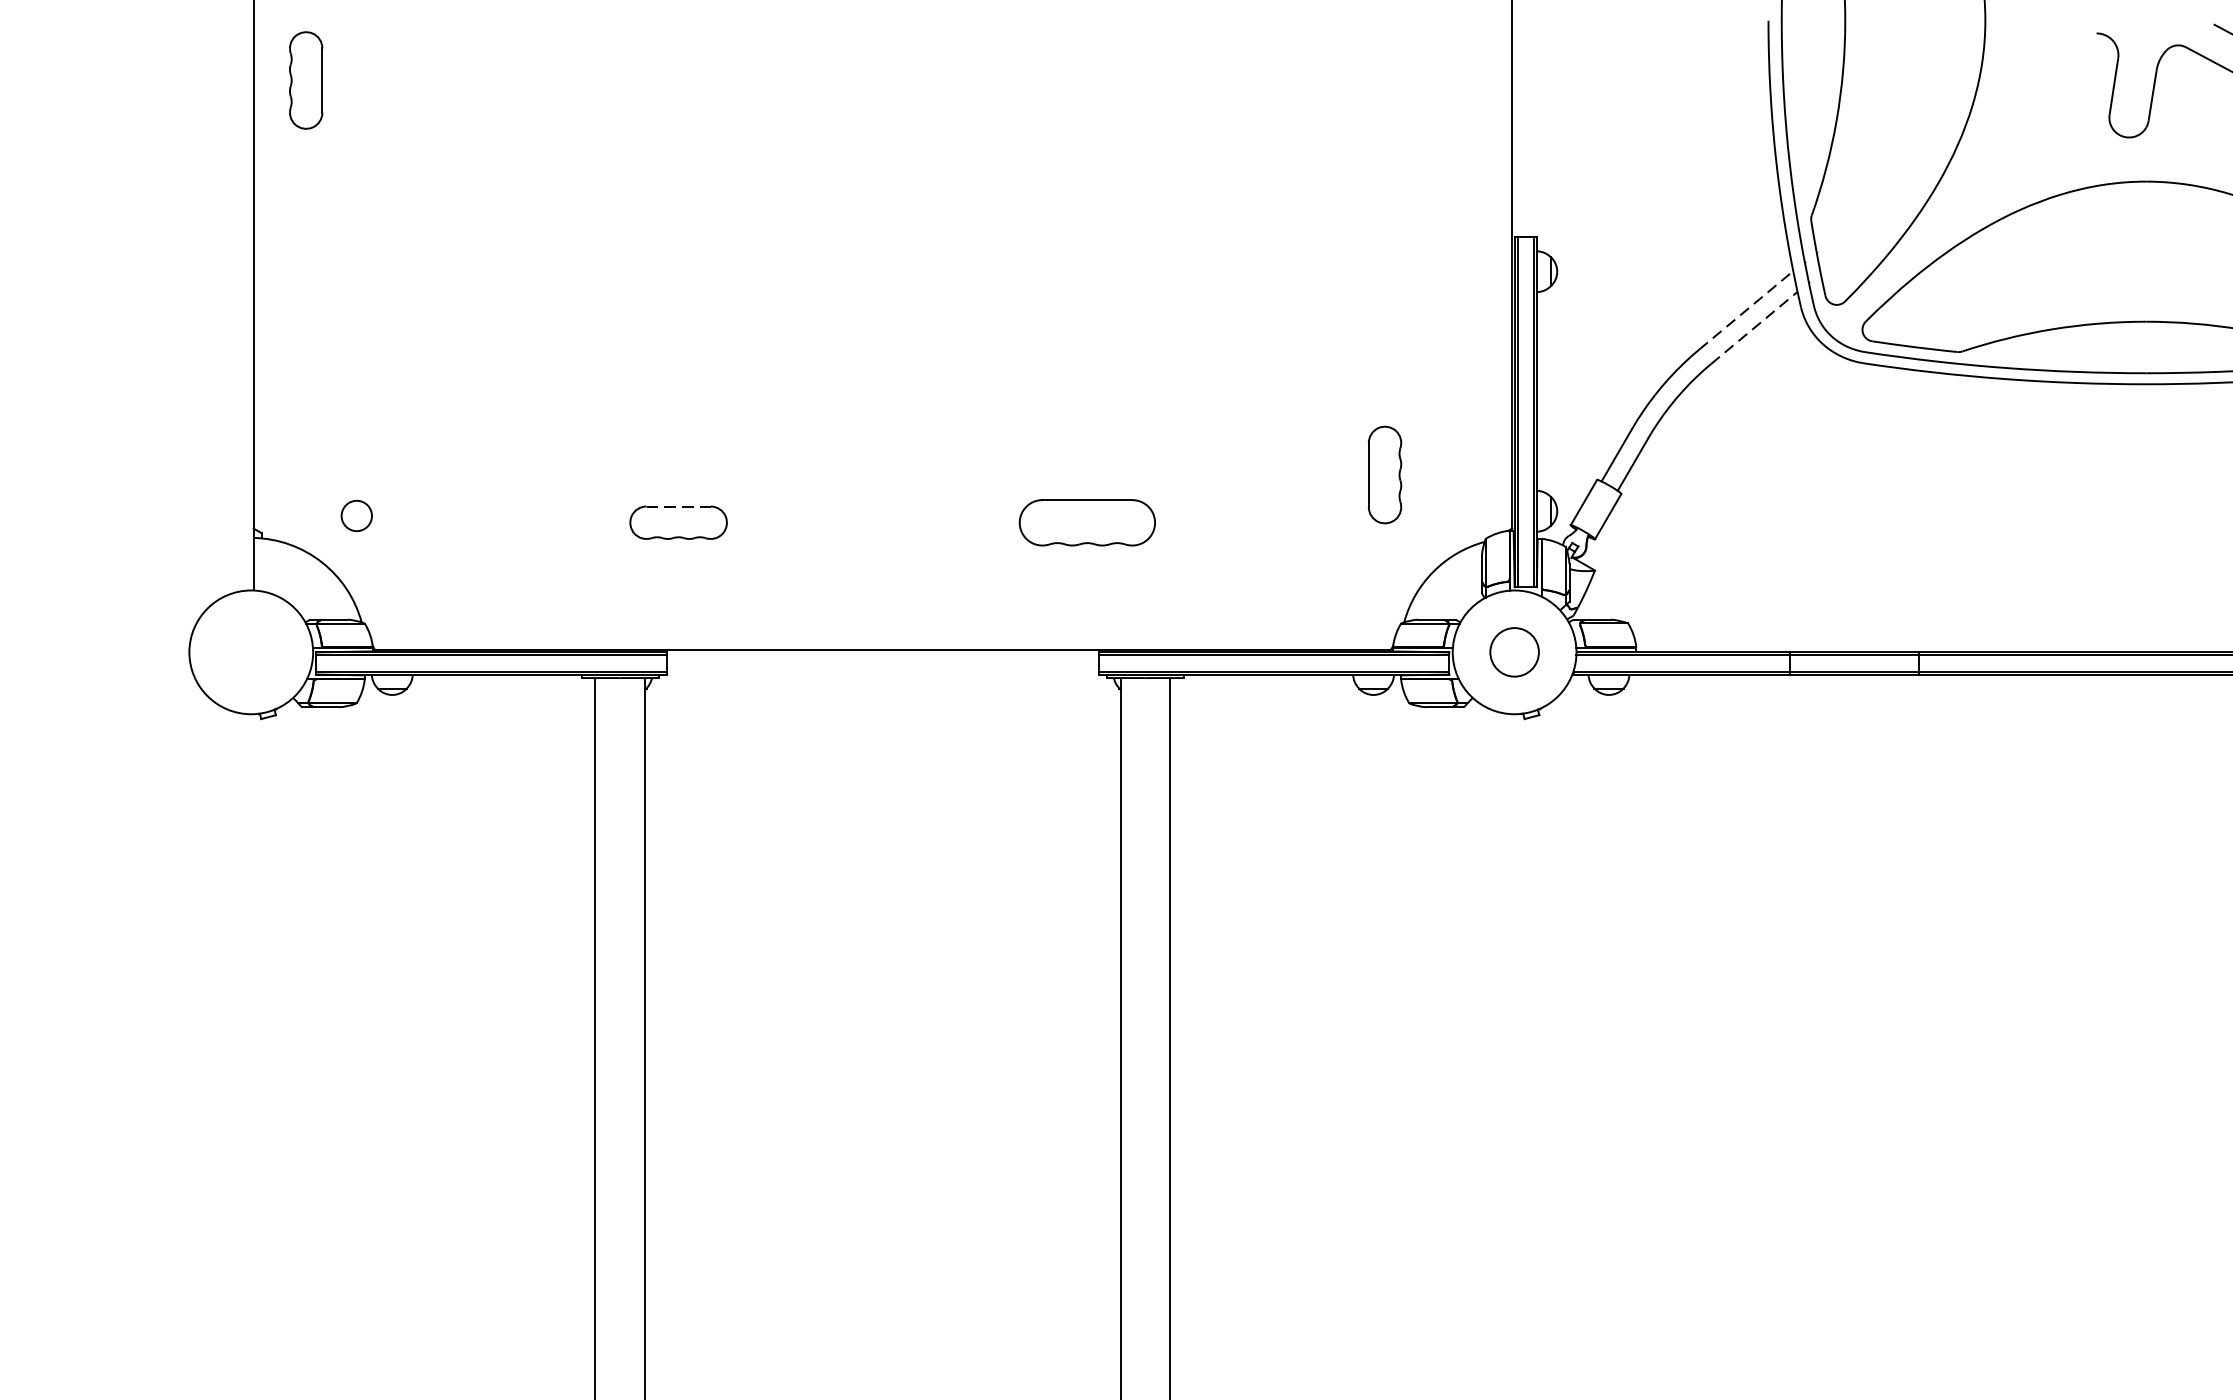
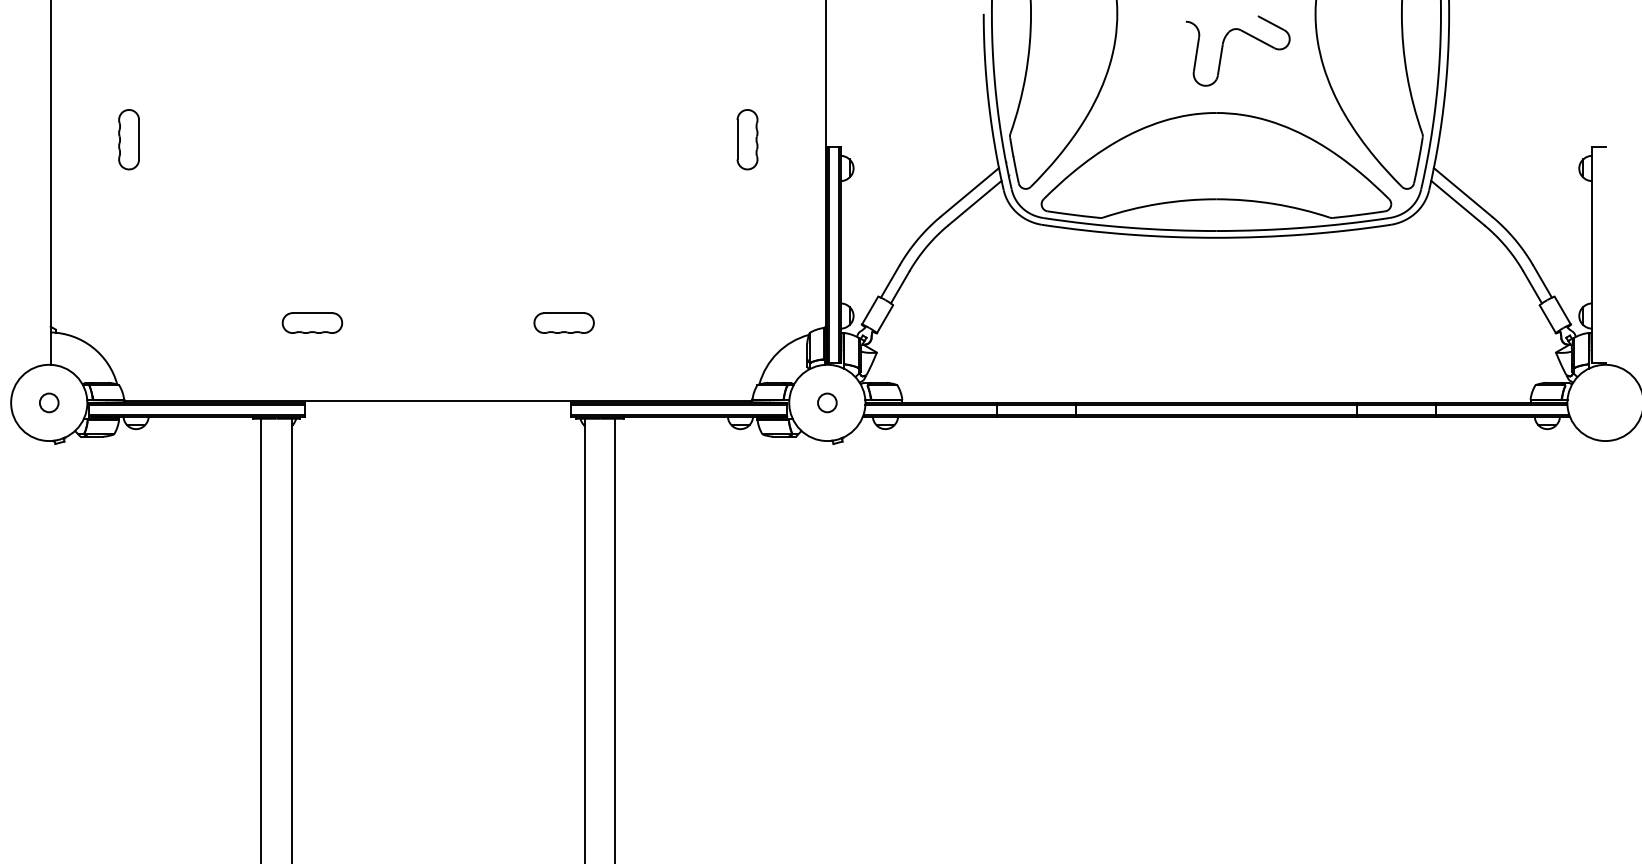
part: (305, 80) -> (128, 139), moved
line: (1745, 310) -> (969, 192), dashed -> solid
line: (1753, 328) -> (974, 203), dashed -> solid
part: (1384, 474) -> (747, 139), moved
line: (678, 507) -> (312, 313), dashed -> solid
circle: (357, 515) -> (49, 402), moved
part: (1086, 521) -> (563, 322), size x0.71
circle: (1514, 651) -> (827, 402), size x0.62

